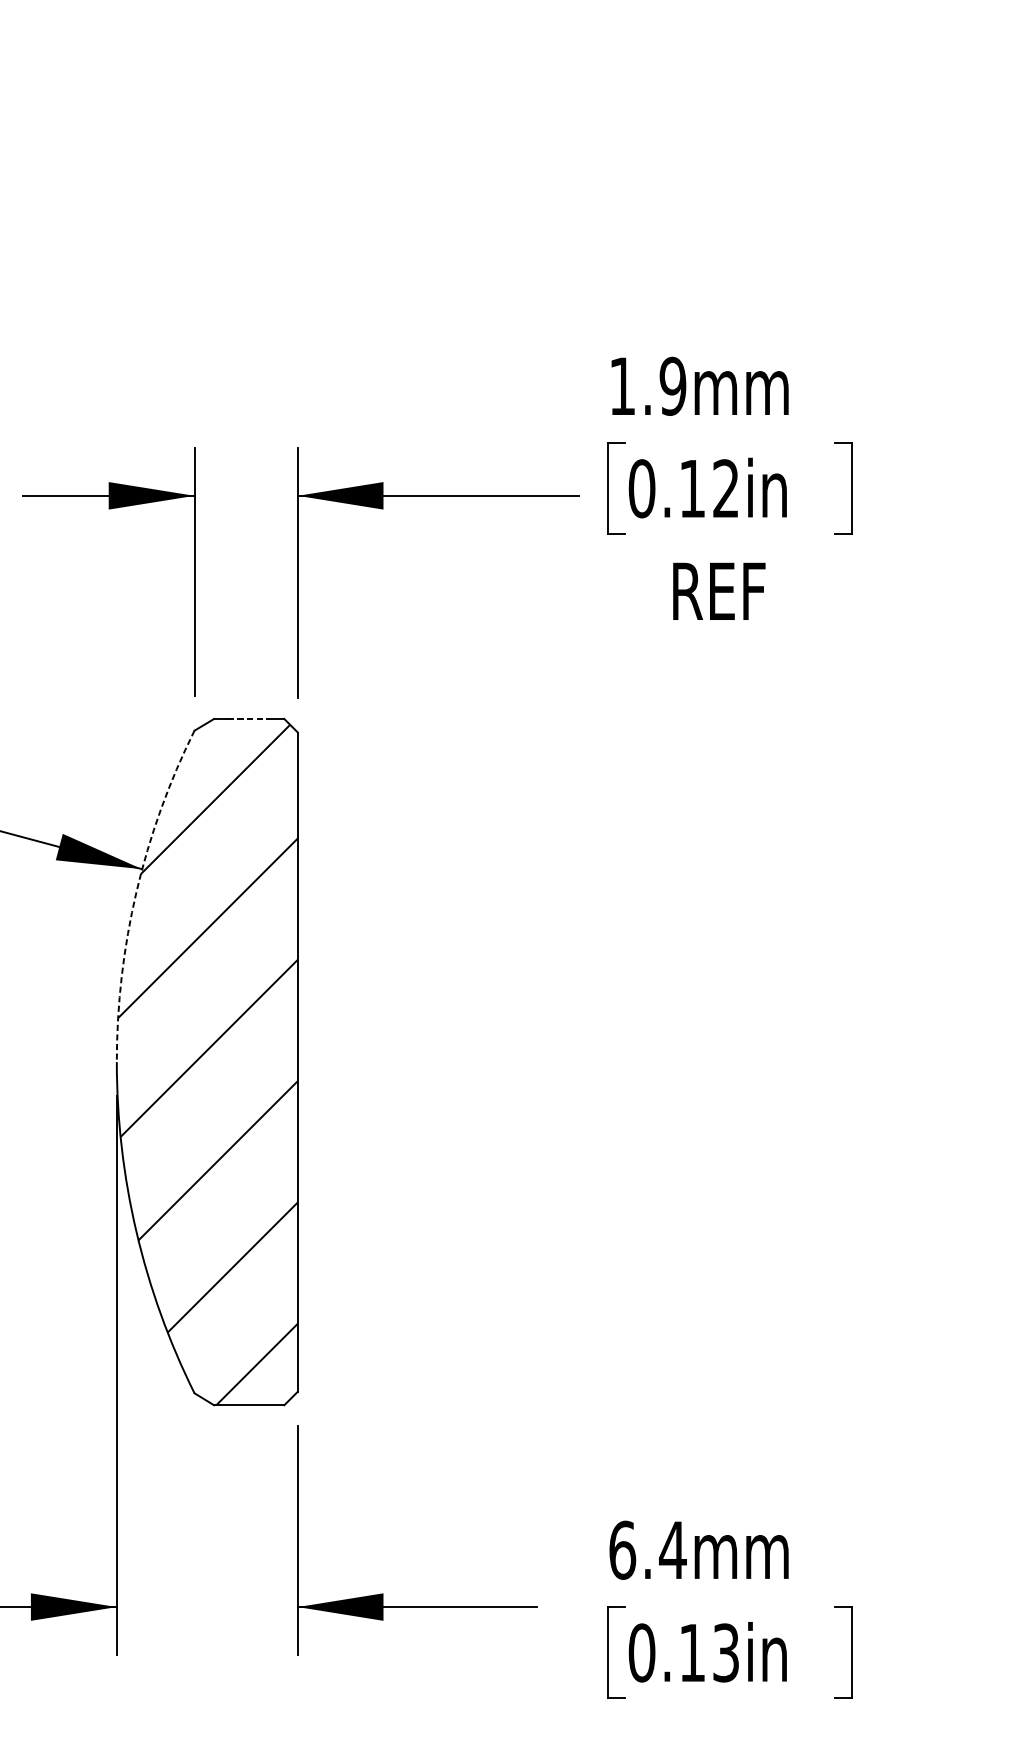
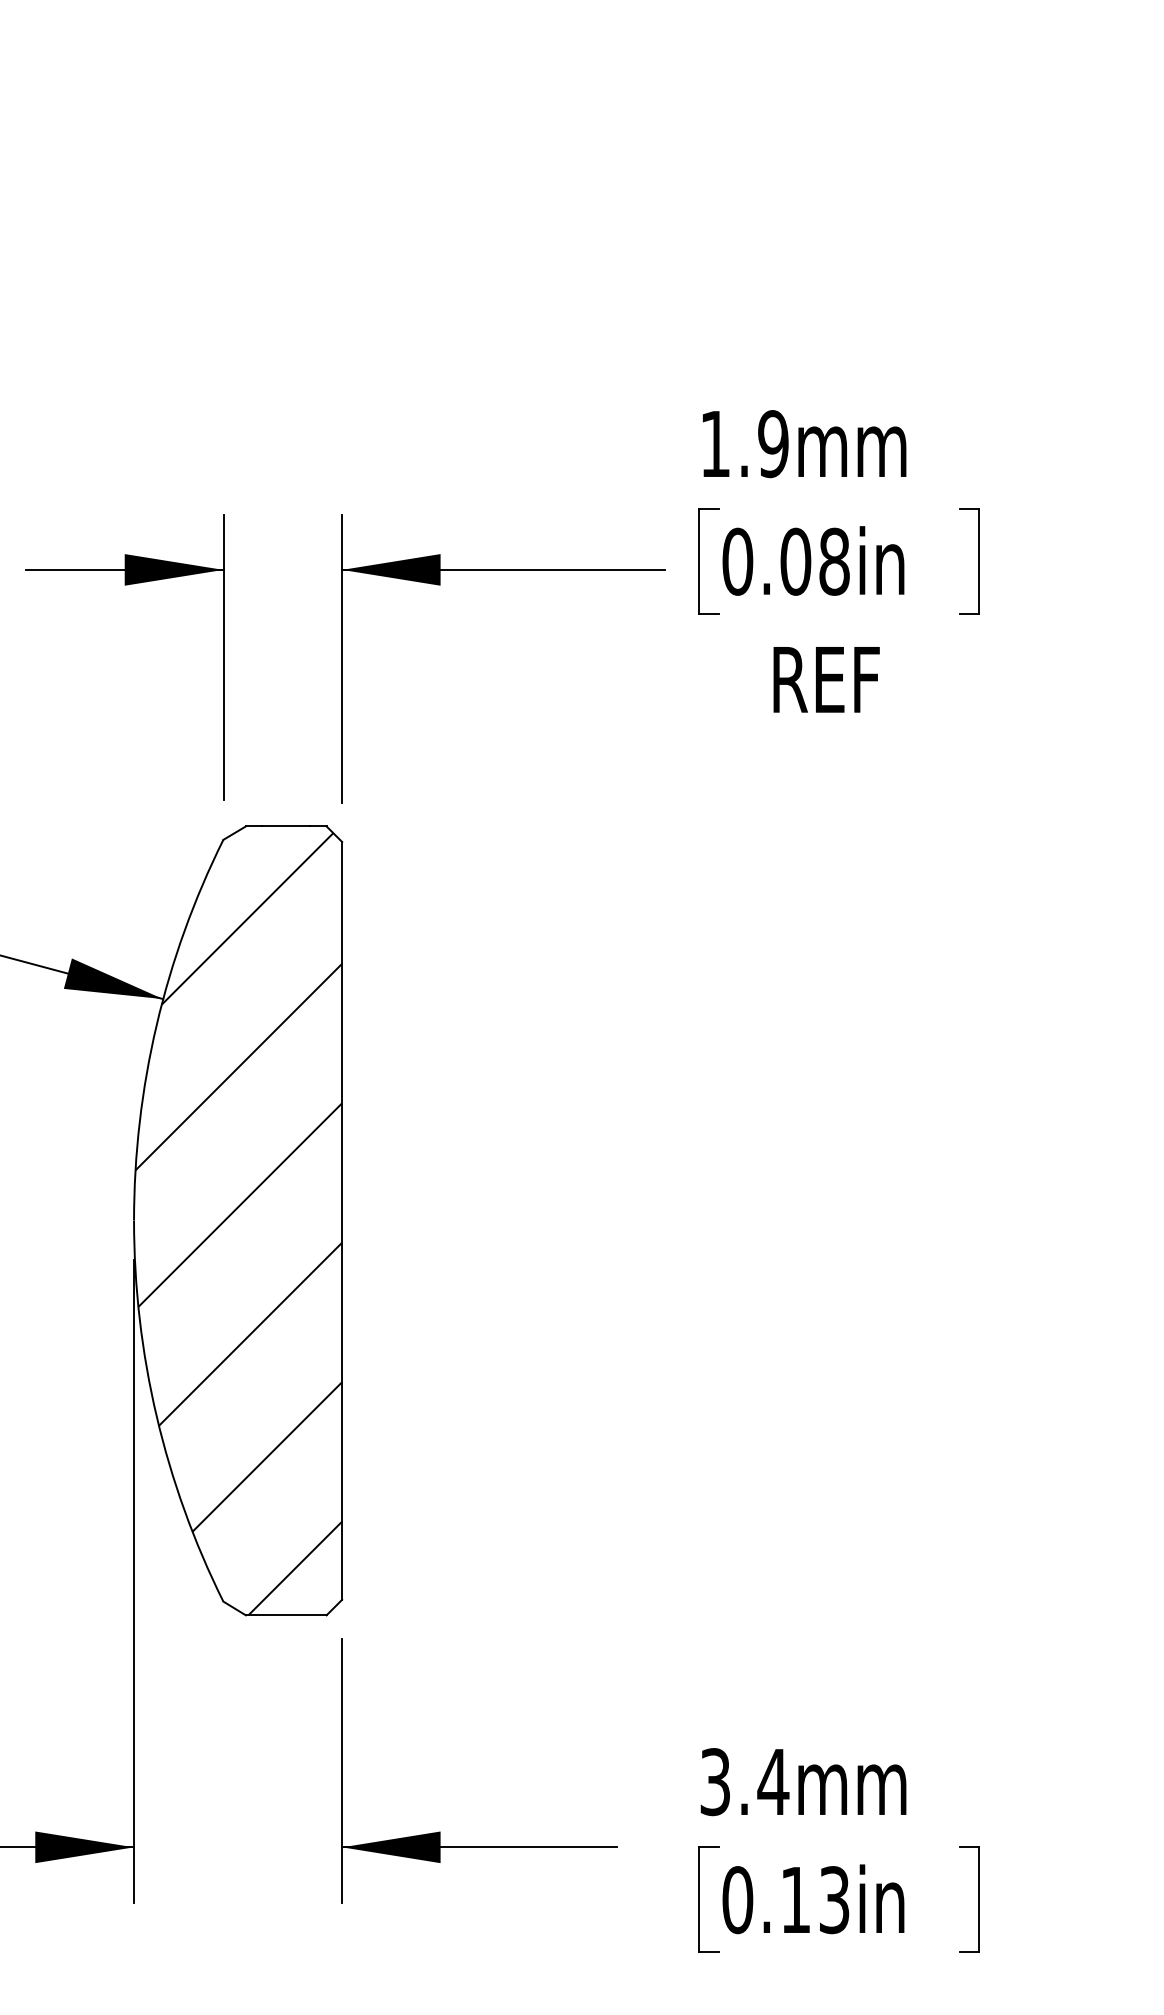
text: (708, 488) -> (814, 561), 0.12in -> 0.08in
line: (249, 719) -> (286, 826), dashed -> solid
arc: (136, 892) -> (156, 1025), dashed -> solid
text: (622, 1550) -> (715, 1782), 6.4mm -> 3.4mm

